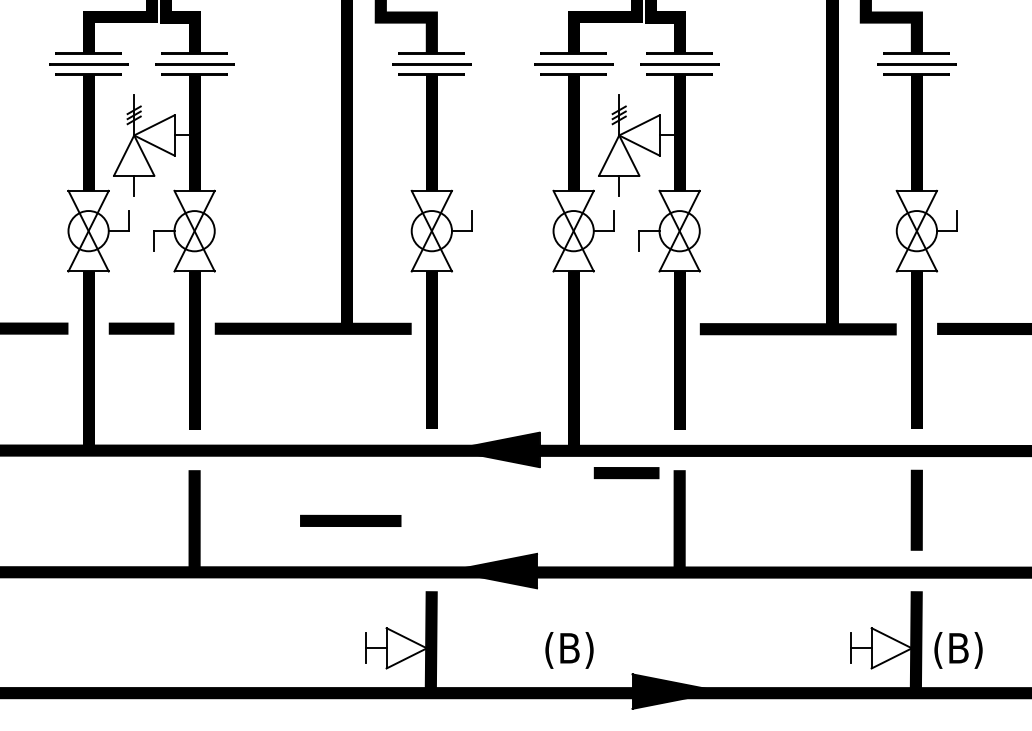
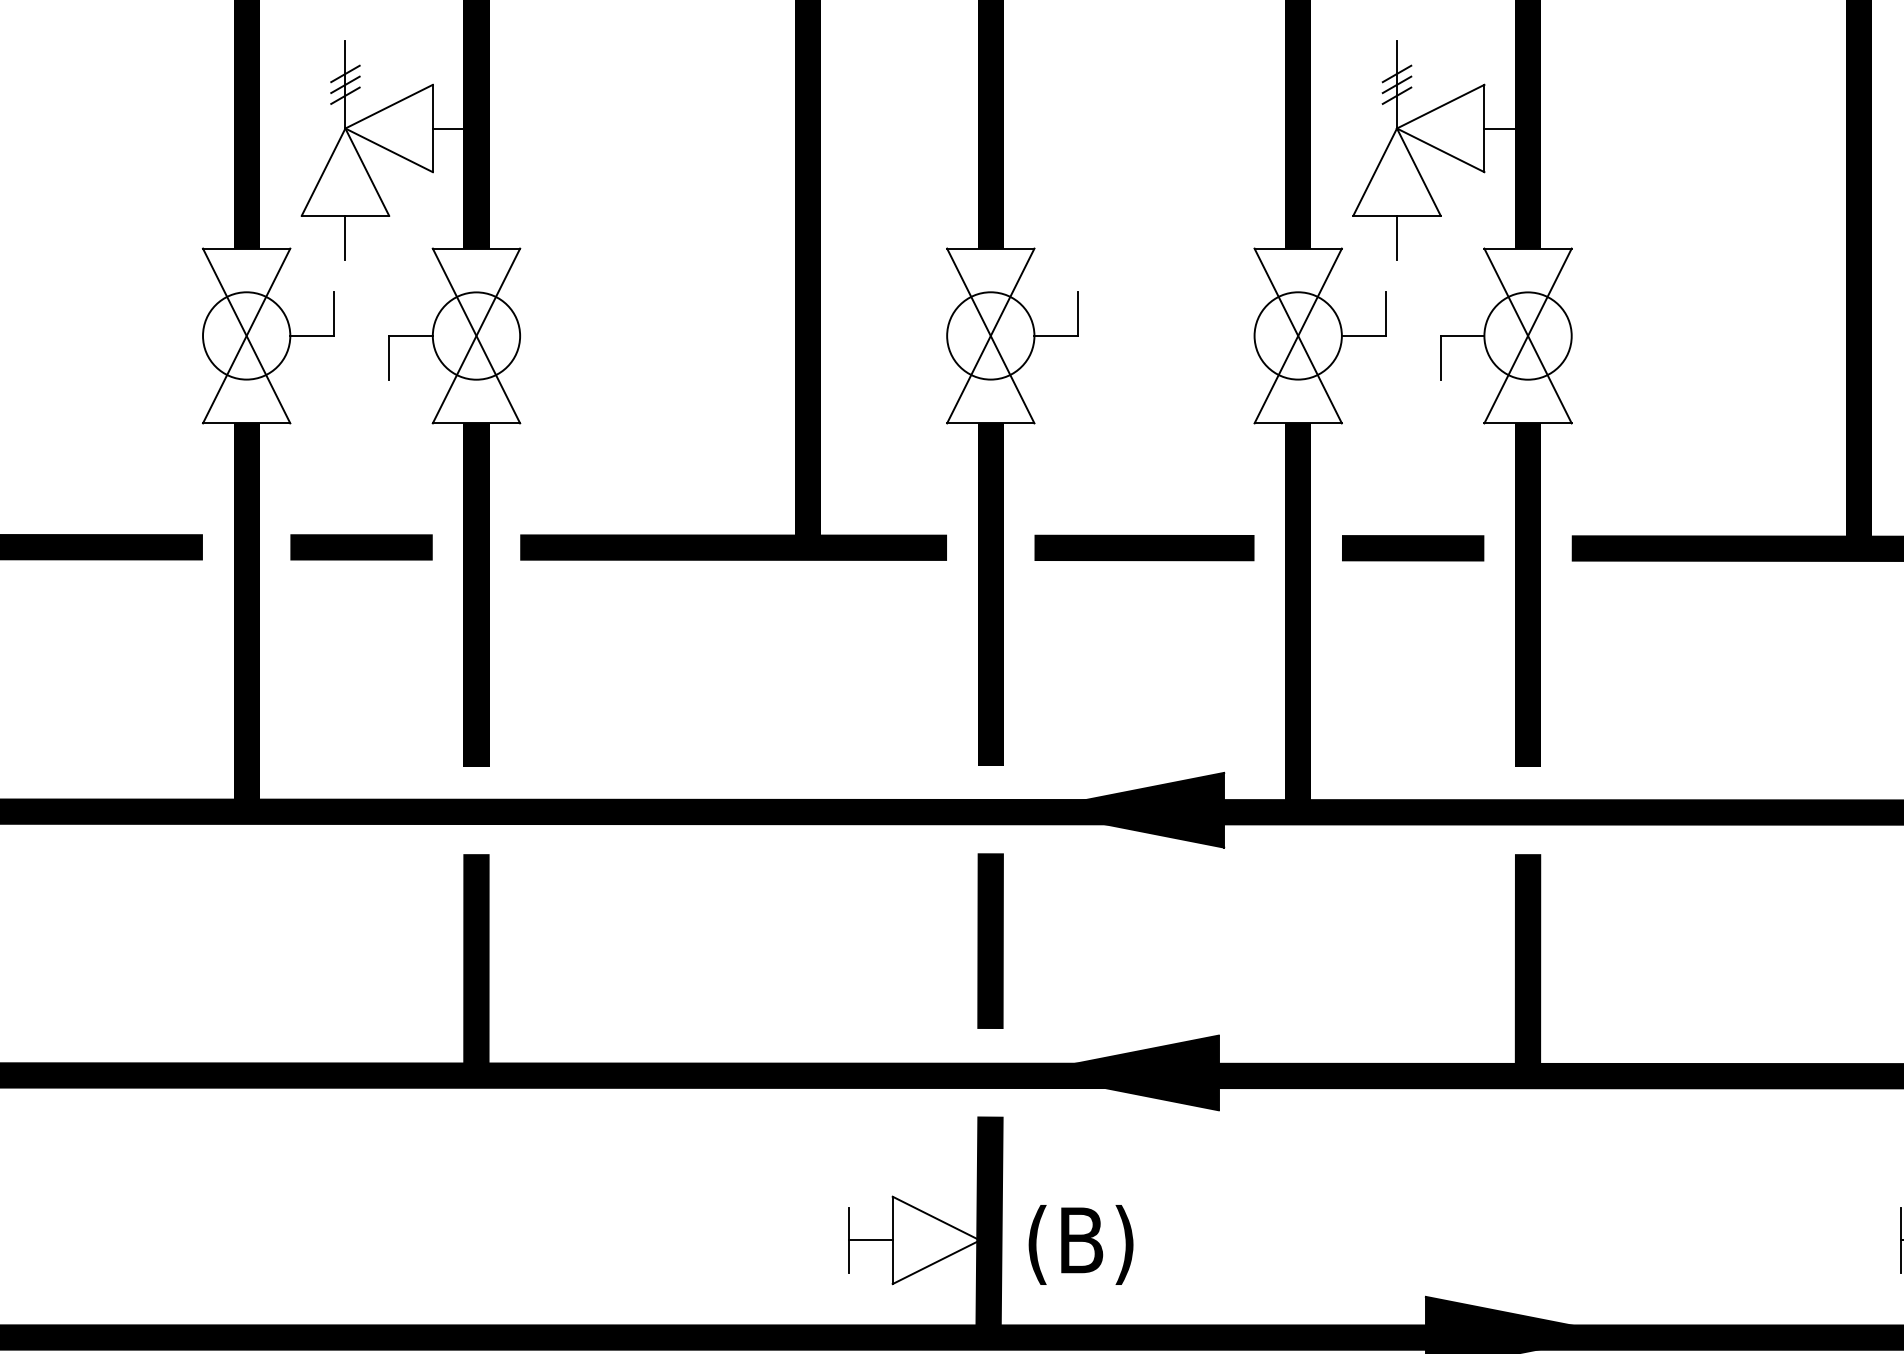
line: (626, 473) -> (1412, 549), moved
line: (431, 509) -> (990, 939), added
line: (350, 520) -> (1143, 547), moved
text: (569, 650) -> (1081, 1245), moved

